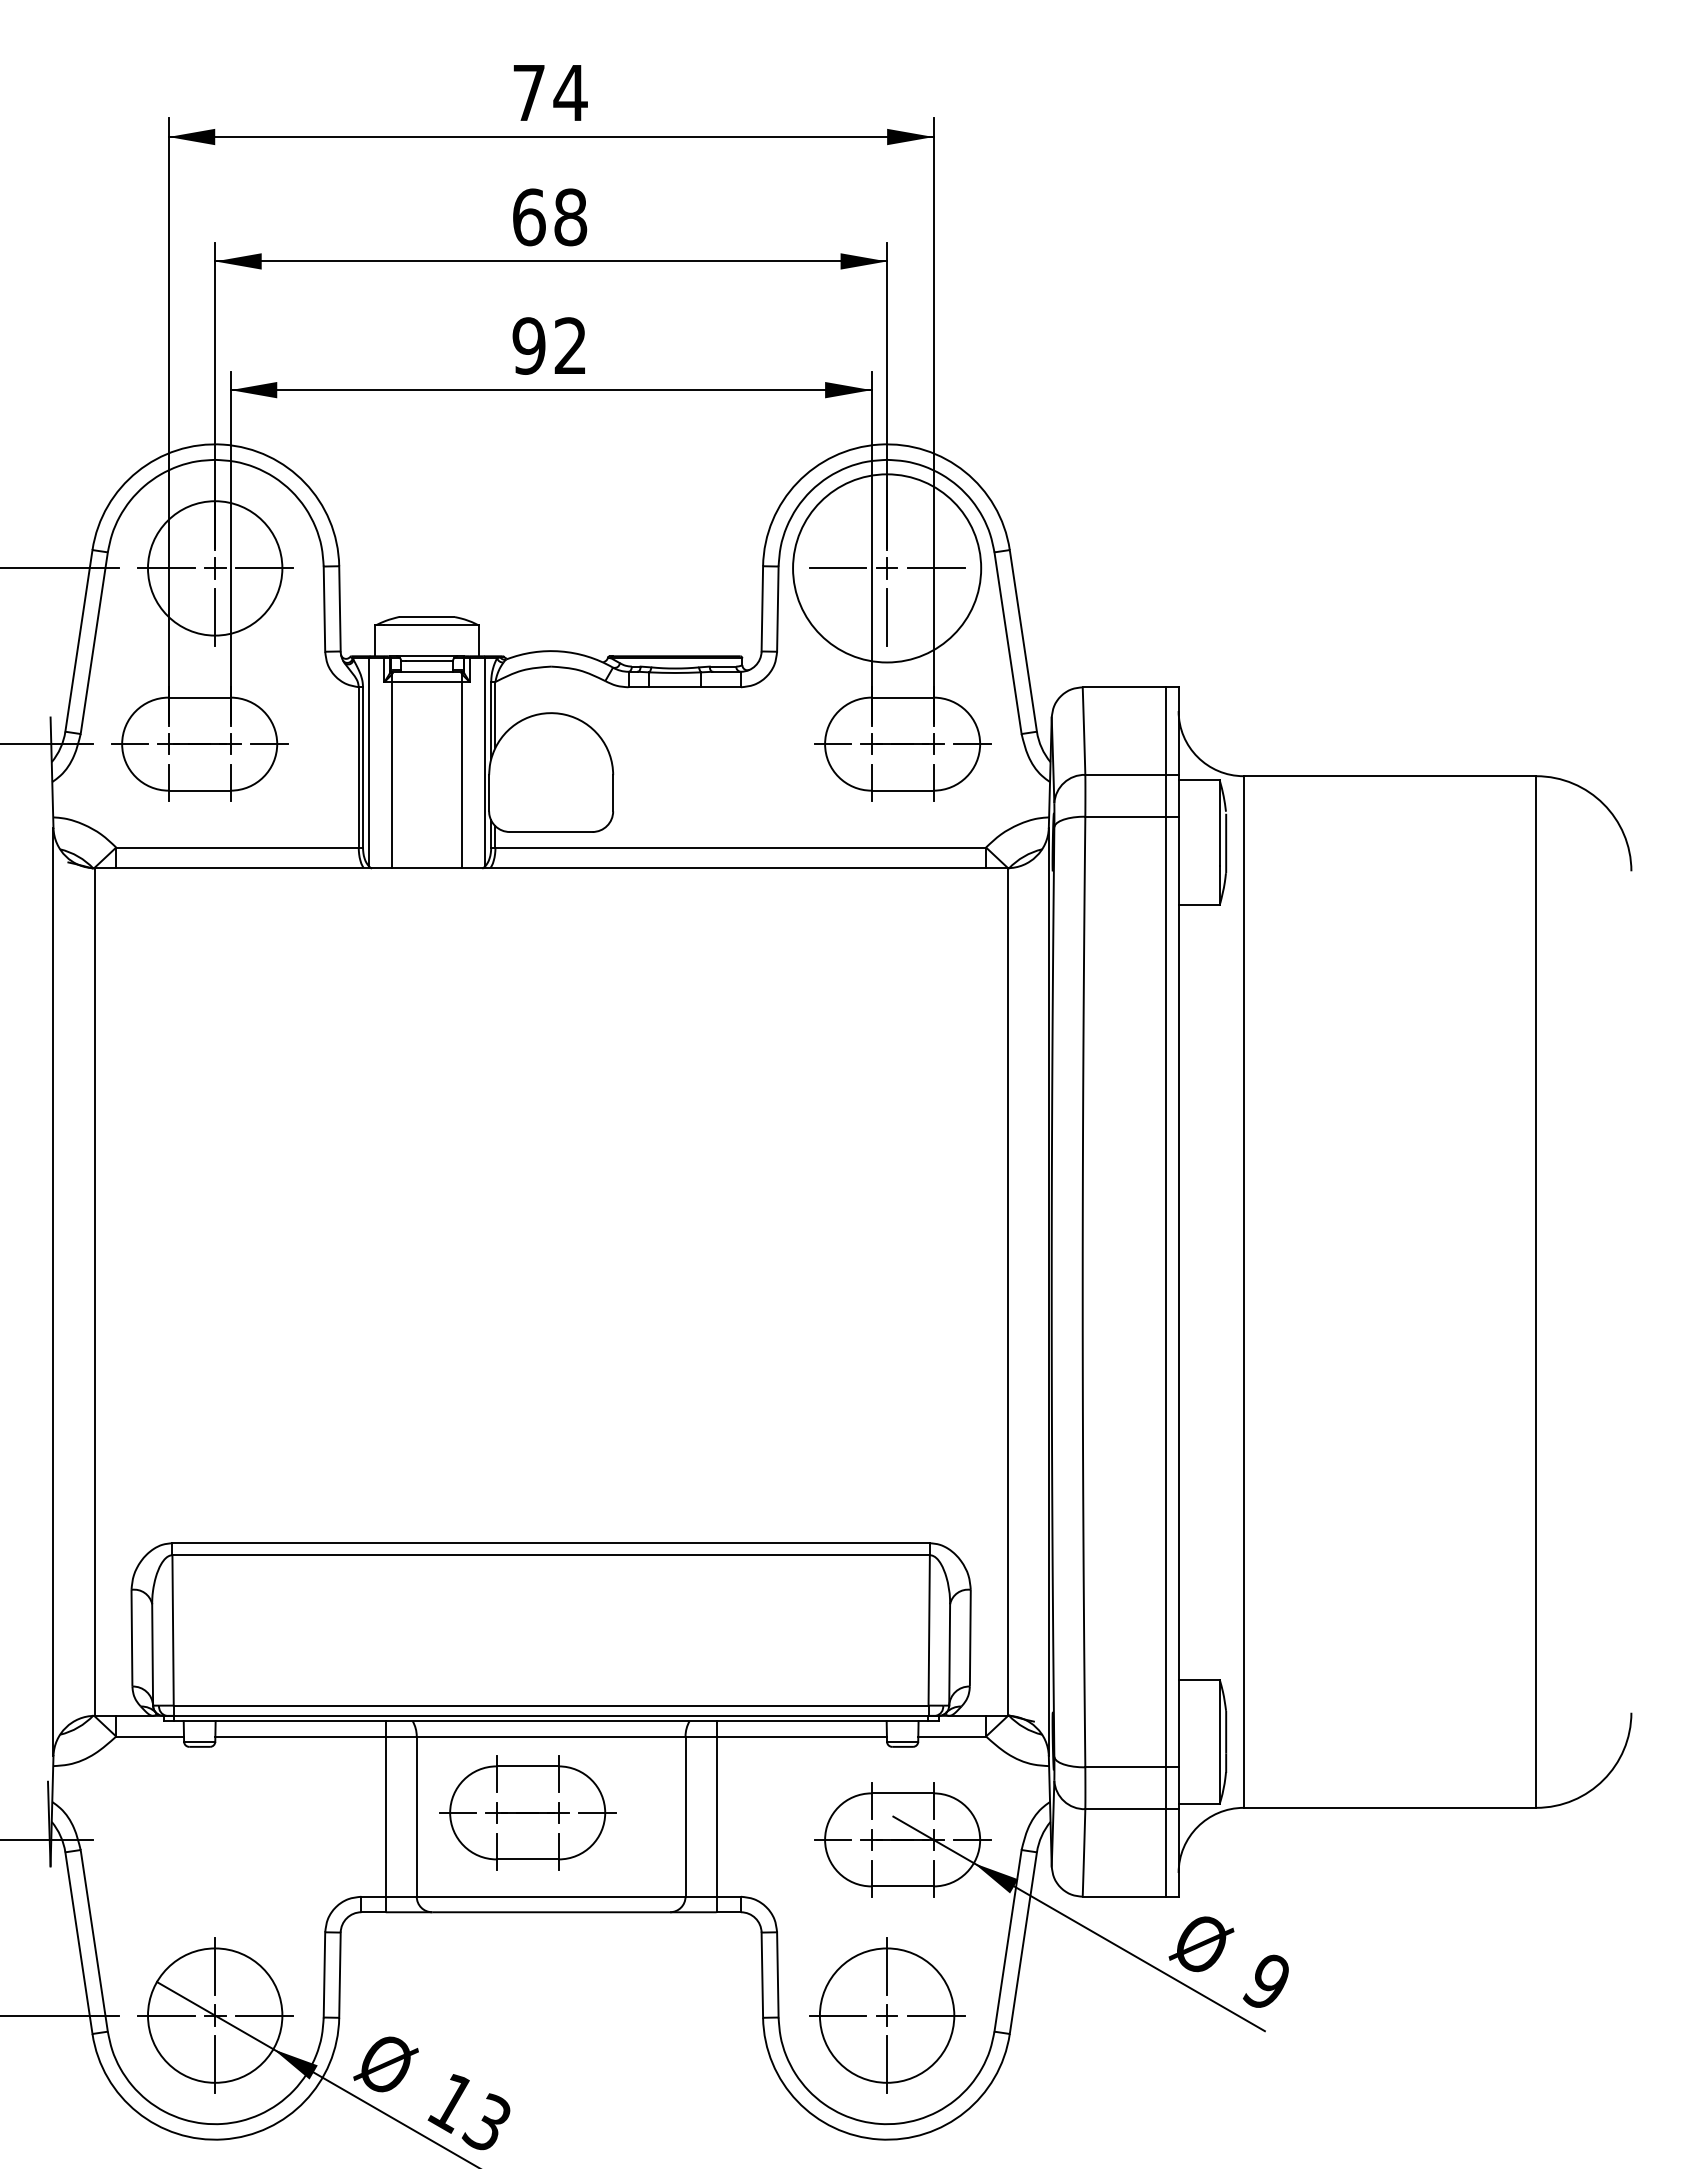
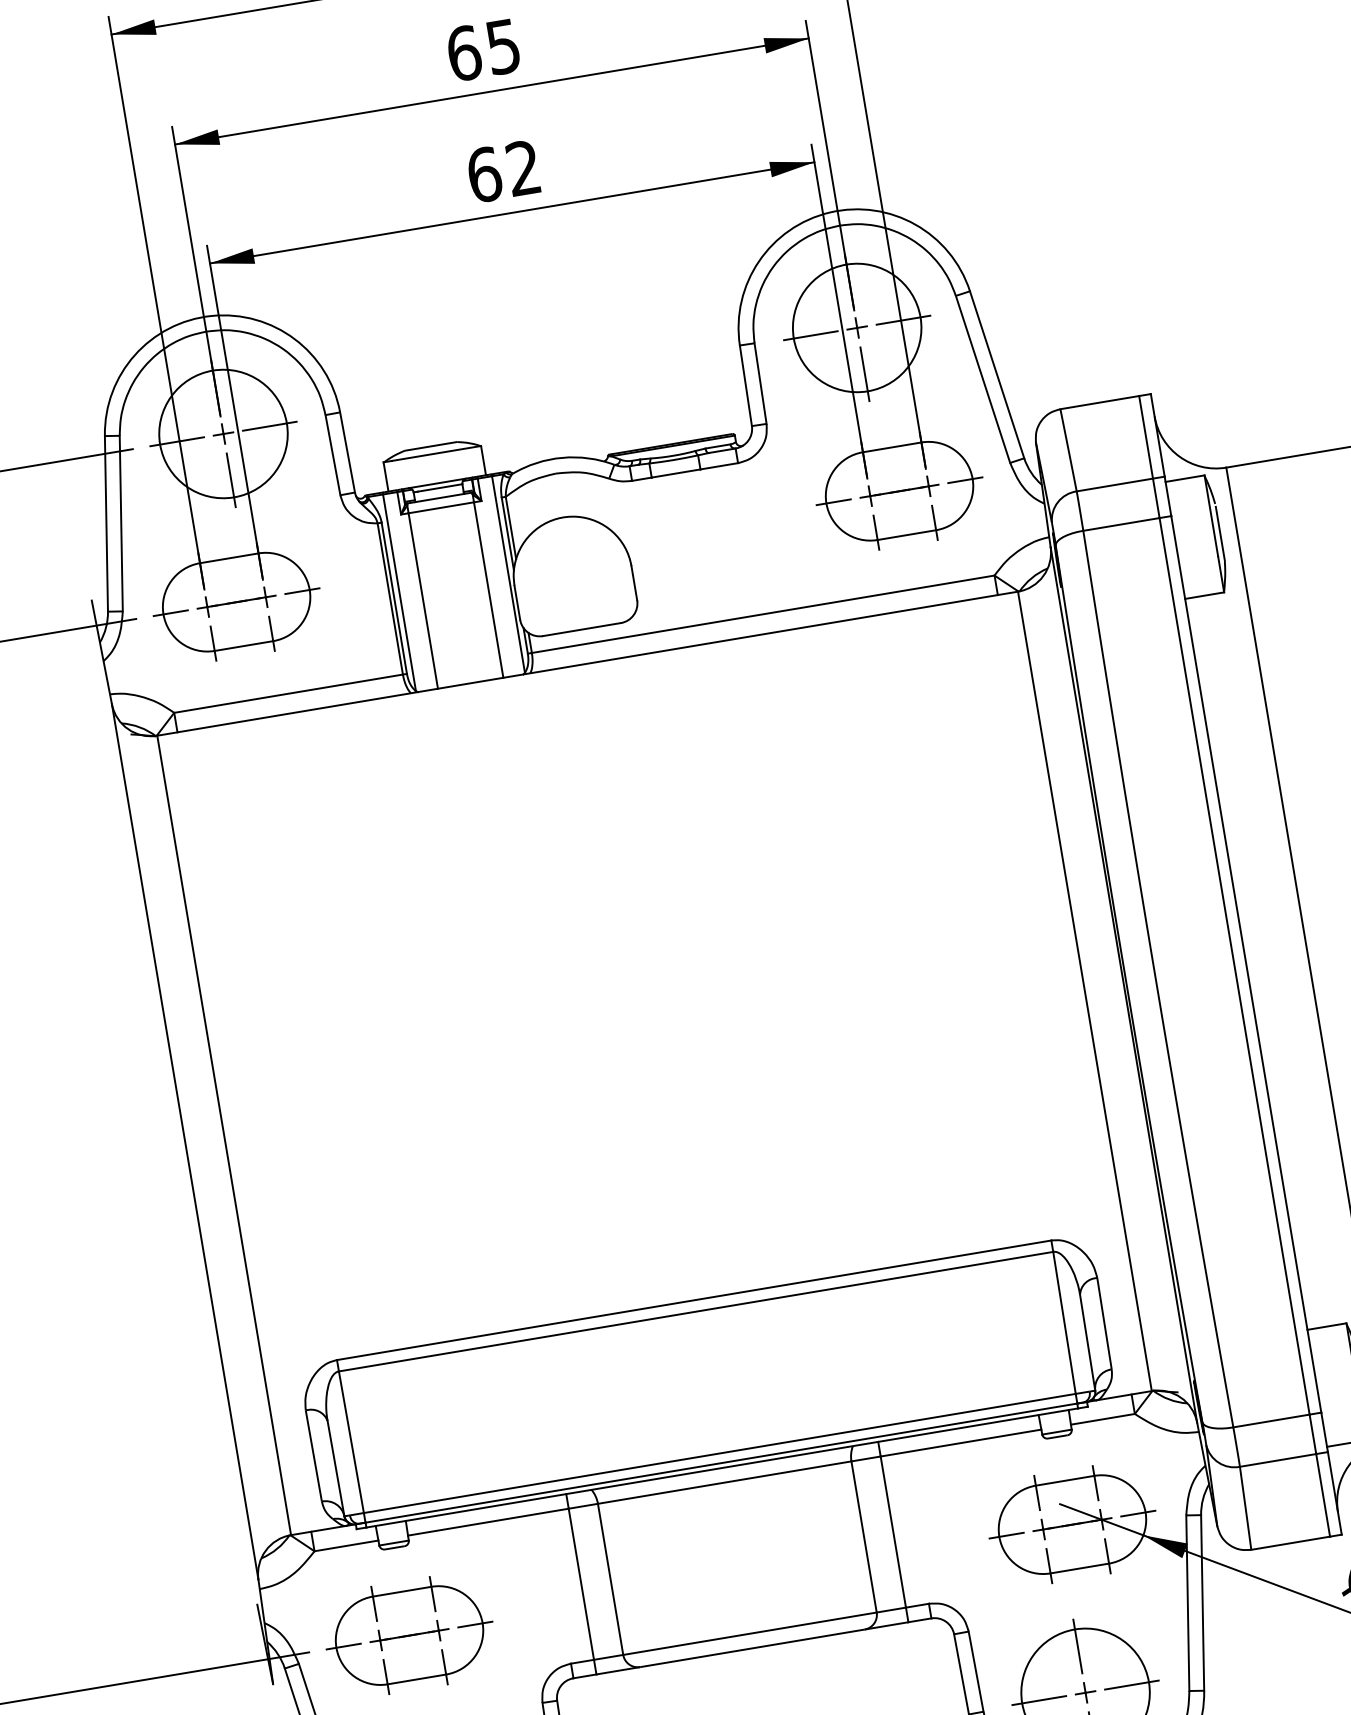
text: (570, 217) -> (503, 46), 68 -> 65
text: (528, 345) -> (483, 174), 92 -> 62
circle: (886, 568) -> (856, 328), size x0.71
part: (527, 1812) -> (409, 1635), moved

